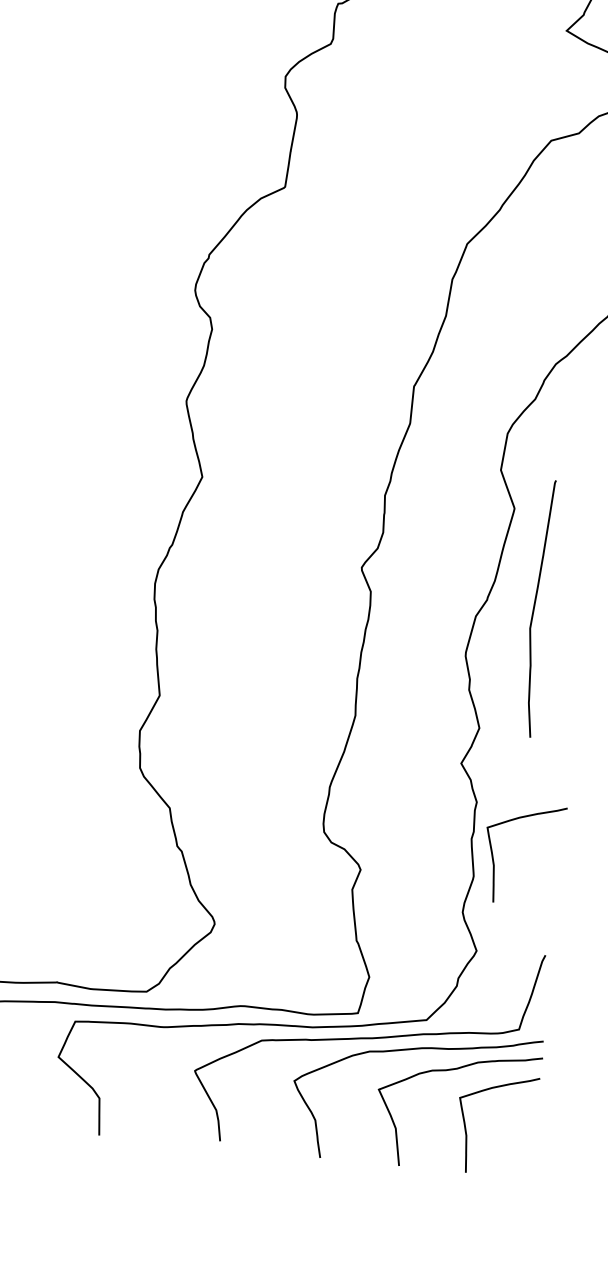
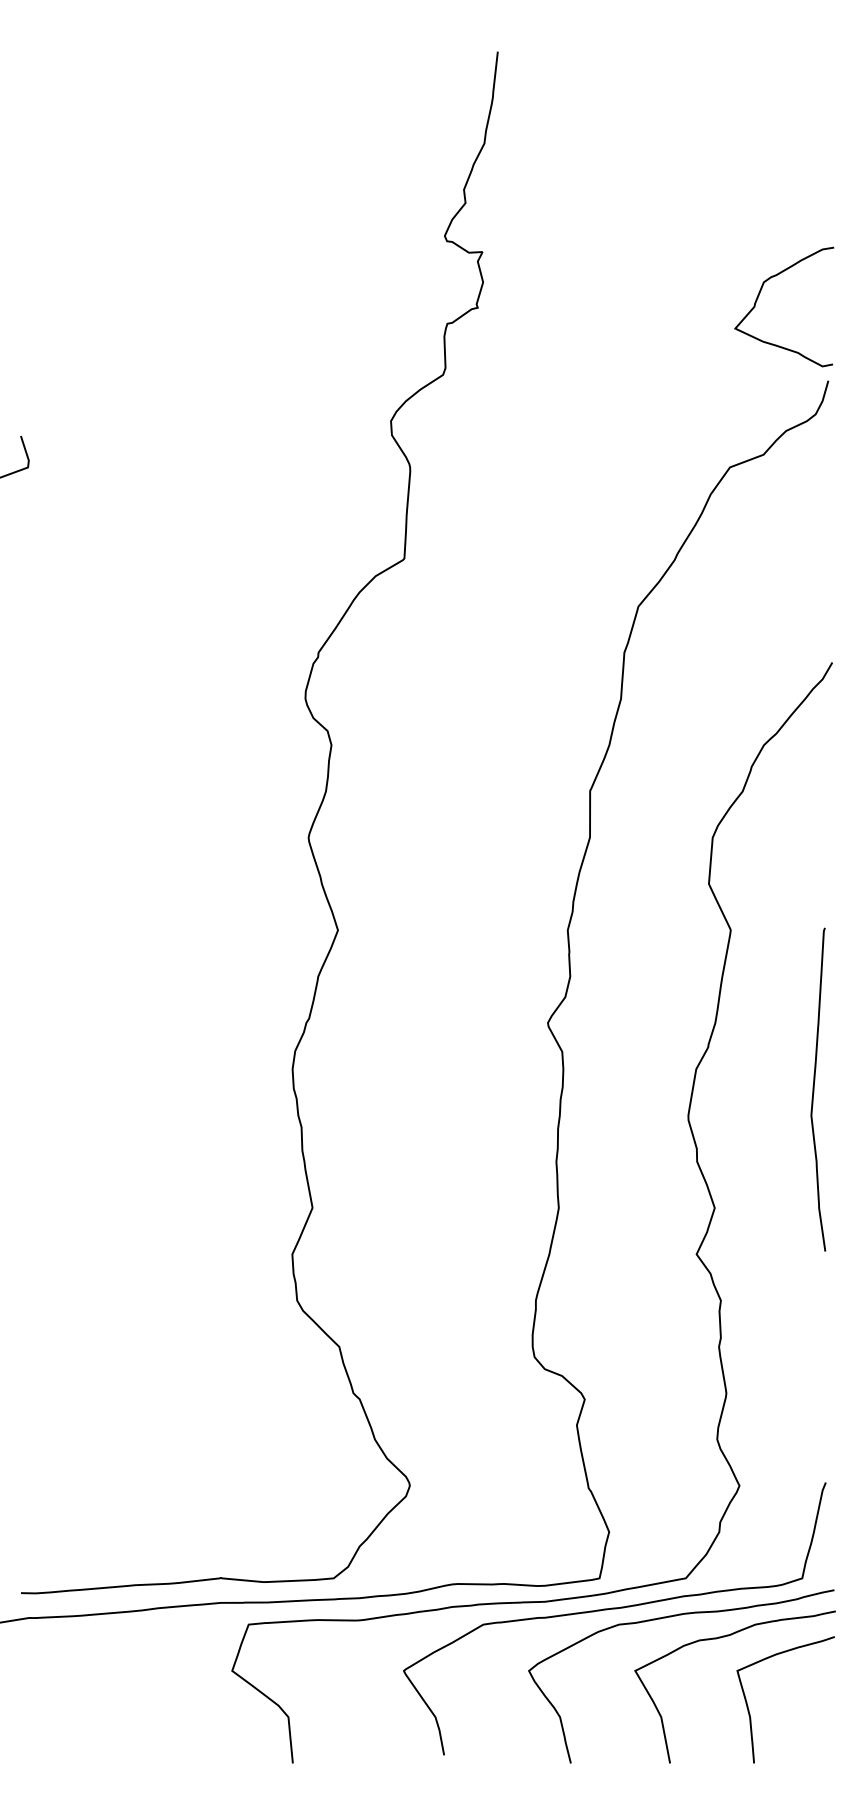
curve: (534, 608) -> (814, 1089), moved
curve: (493, 859) -> (749, 1369), removed

